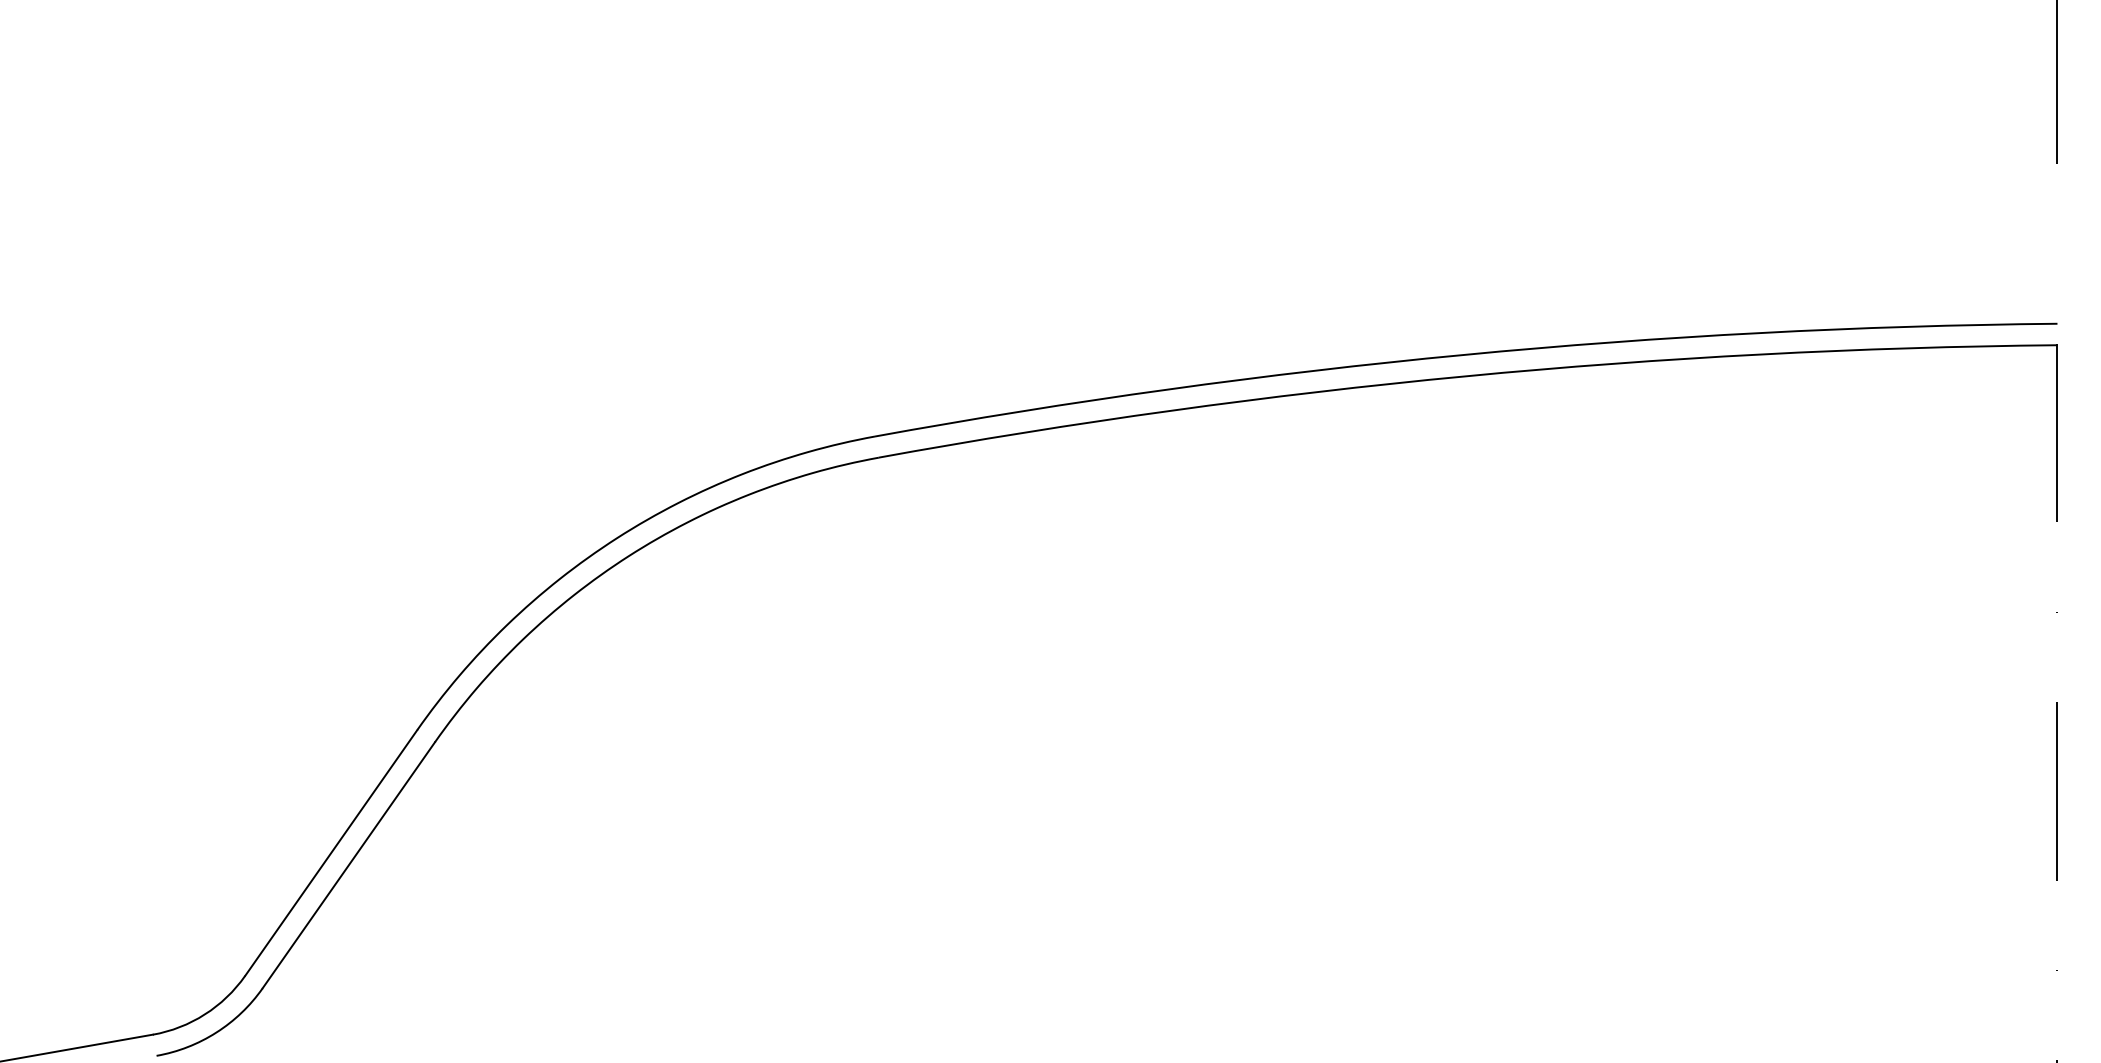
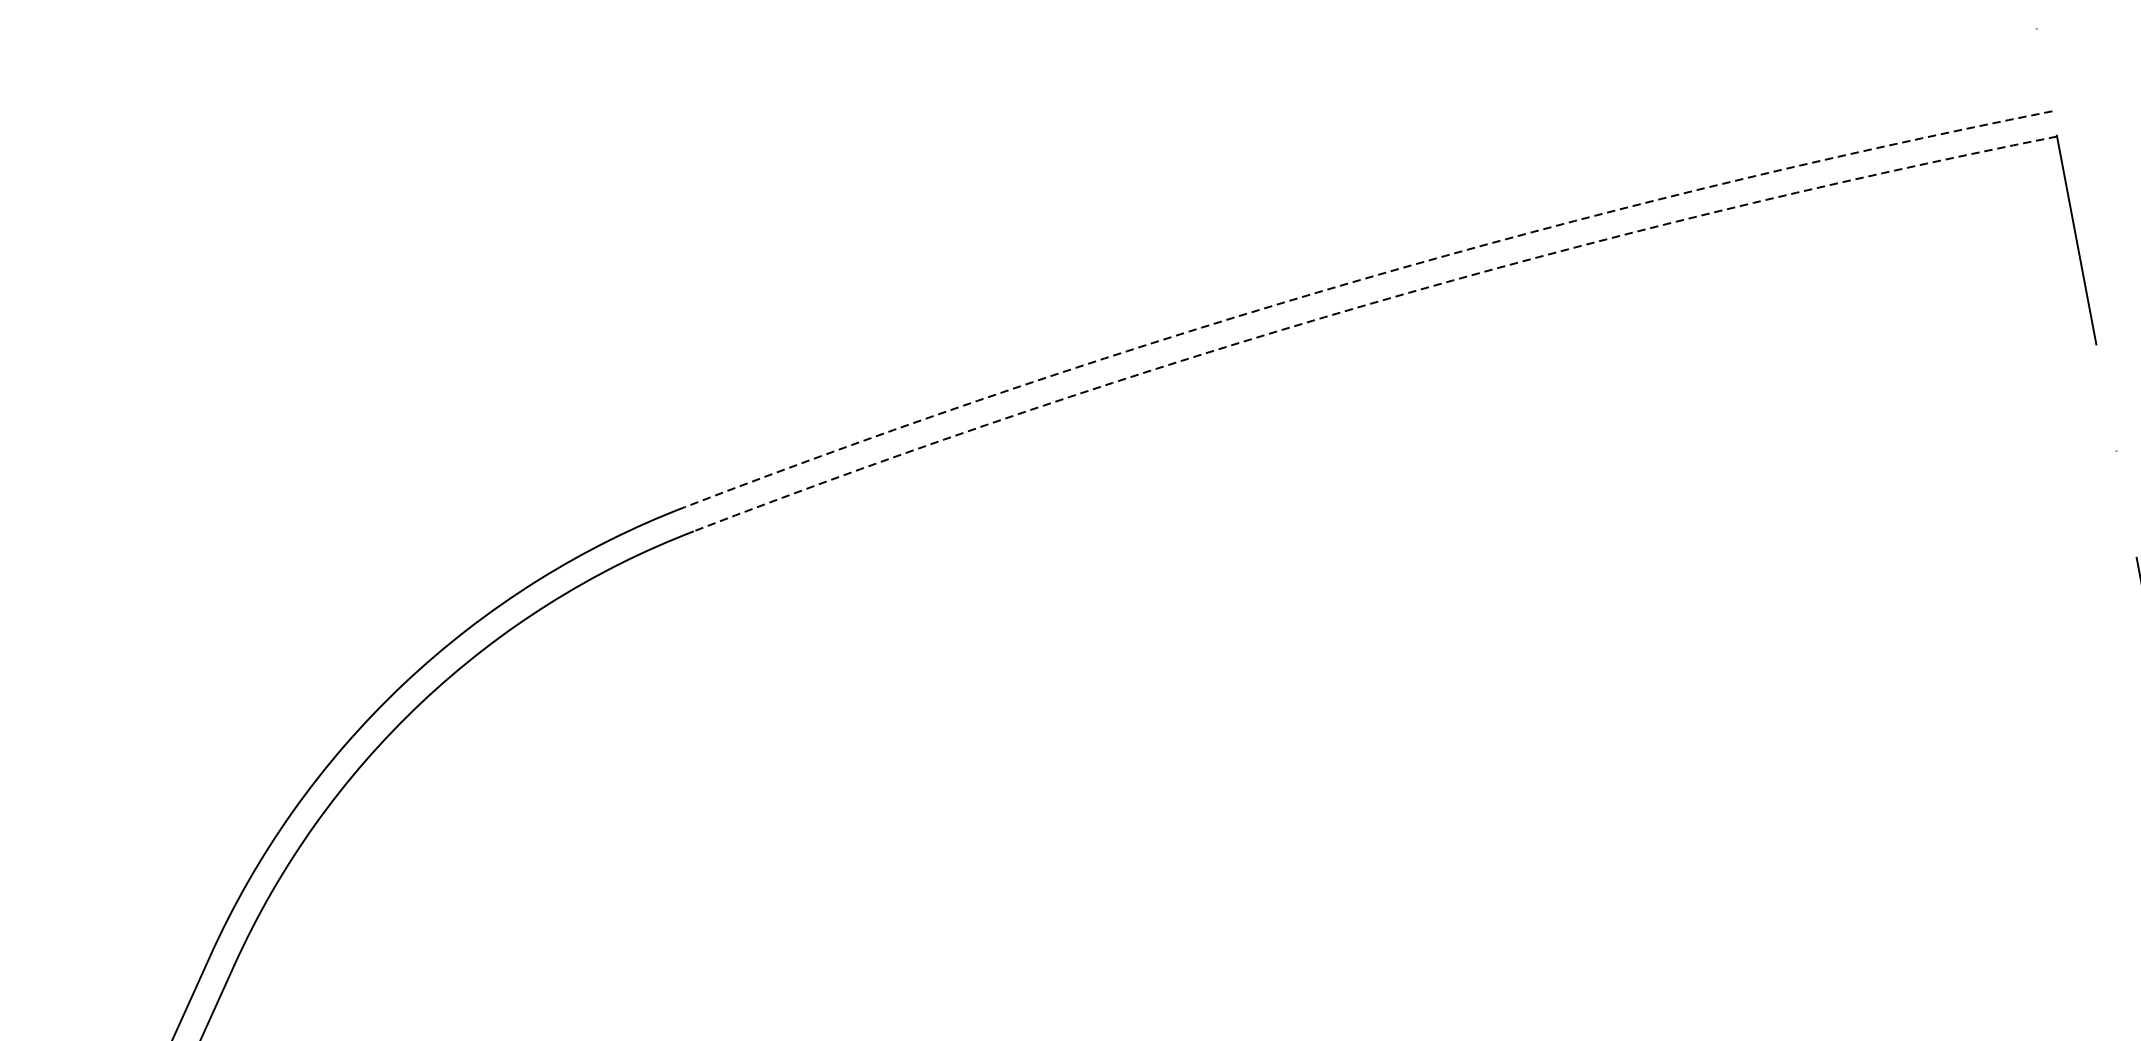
arc: (1463, 354) -> (1359, 279), solid -> dashed
arc: (1465, 376) -> (1366, 305), solid -> dashed

